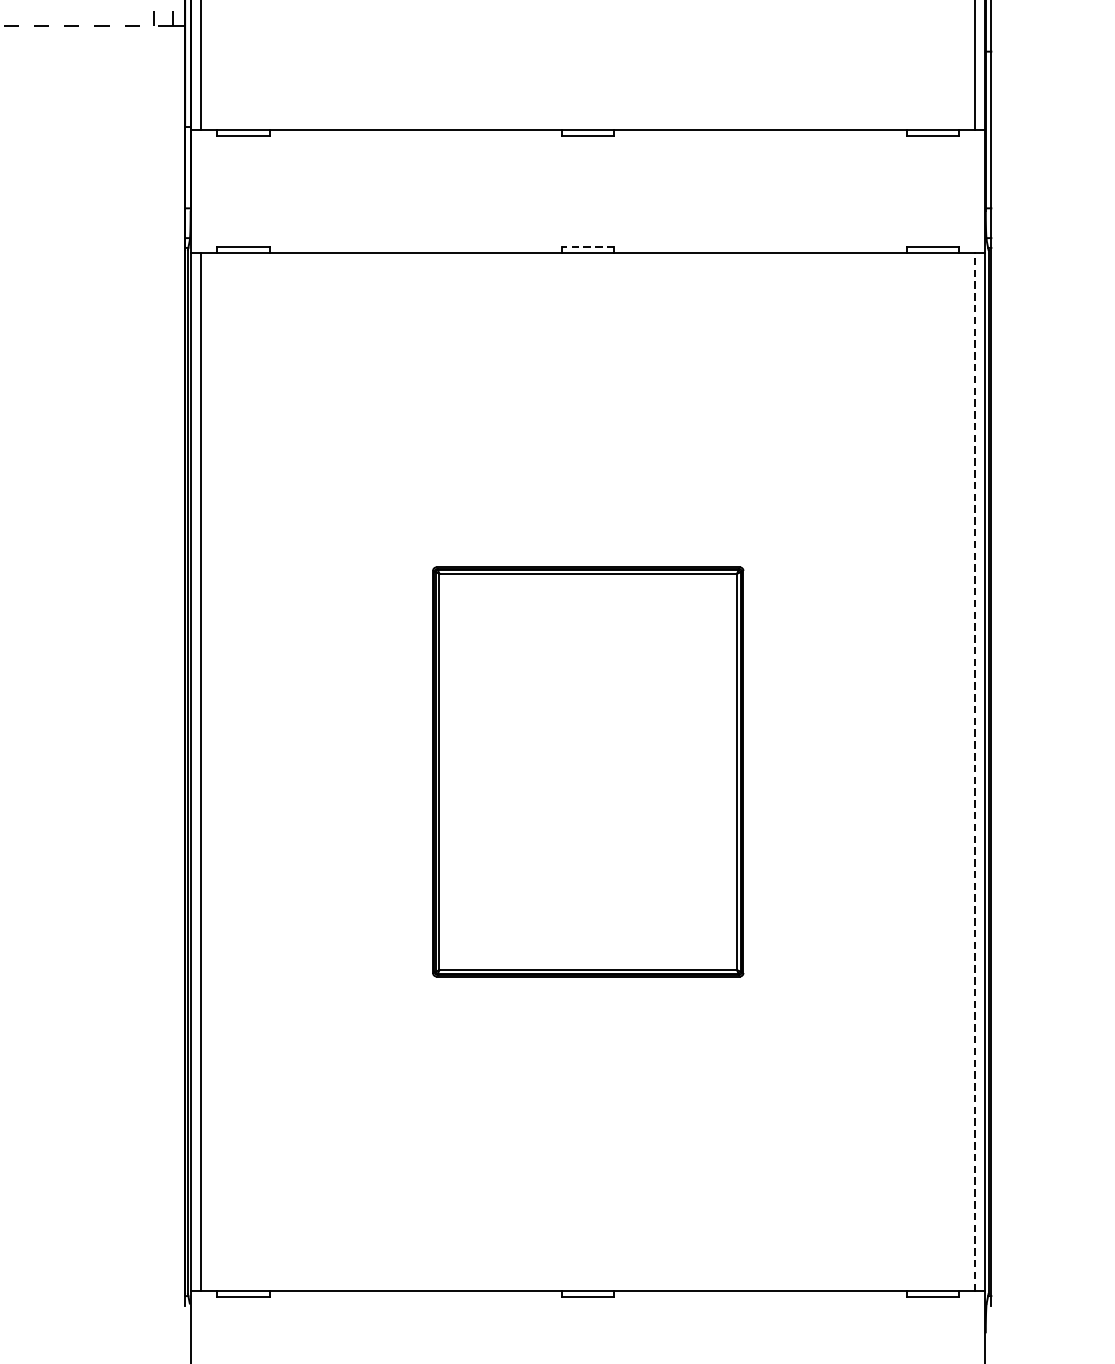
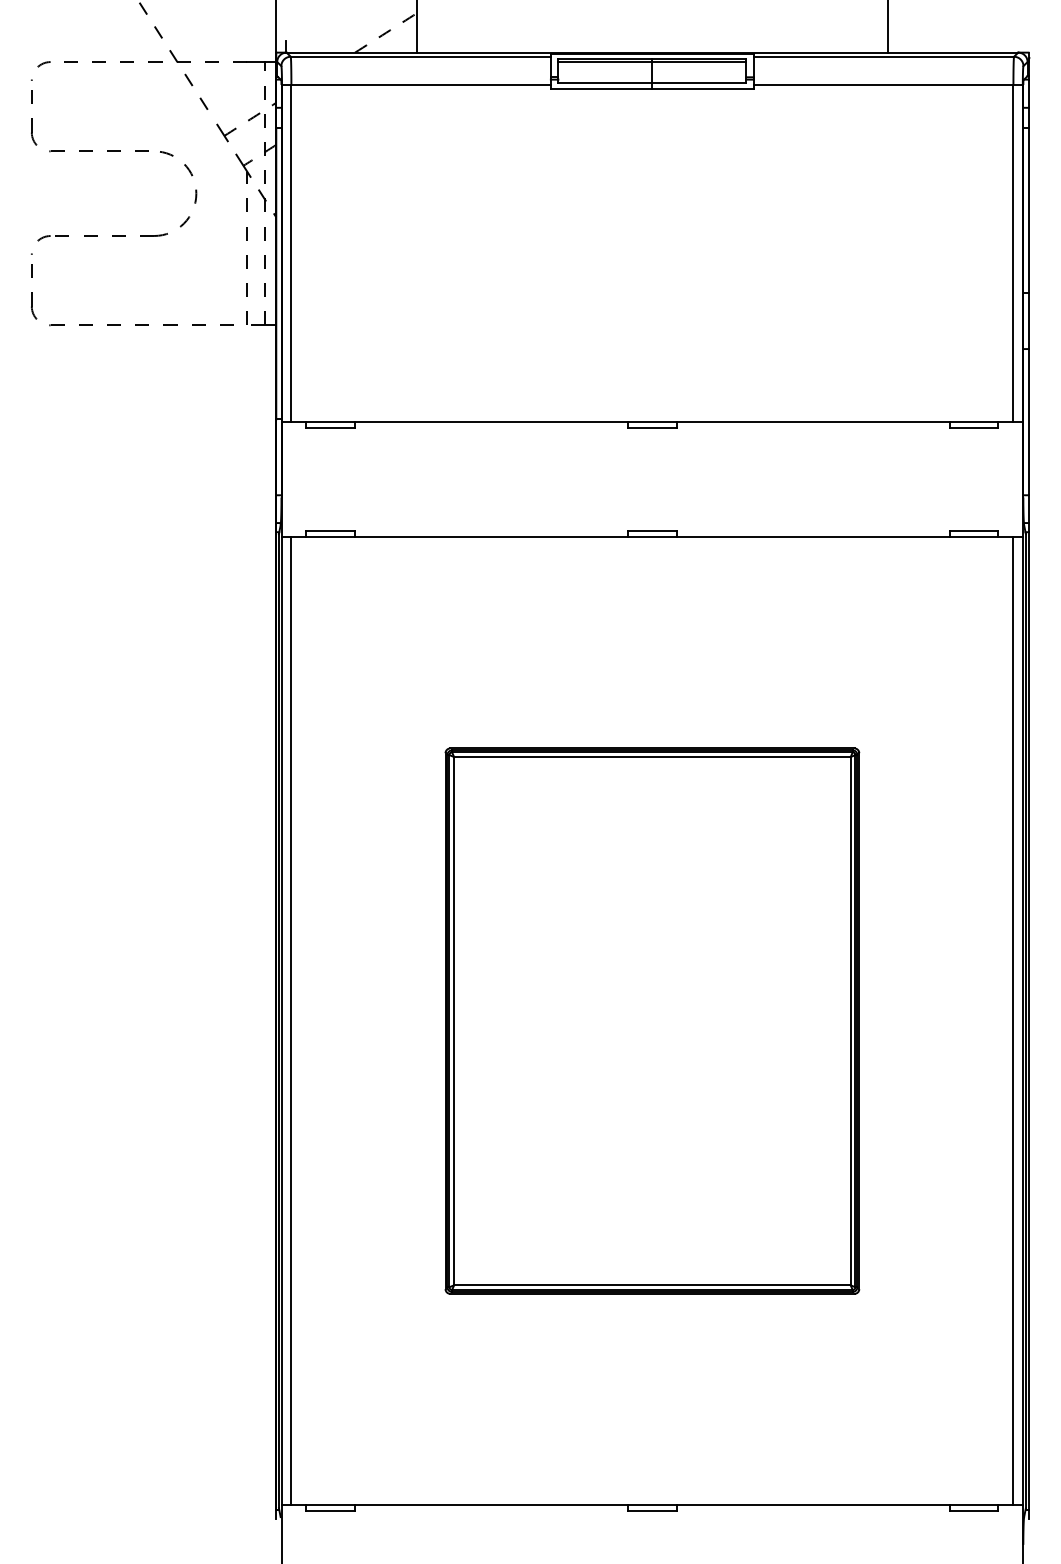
line: (587, 247) -> (651, 531), dashed -> solid
part: (588, 771) -> (652, 1020), size x1.43
line: (975, 771) -> (1013, 1020), dashed -> solid

